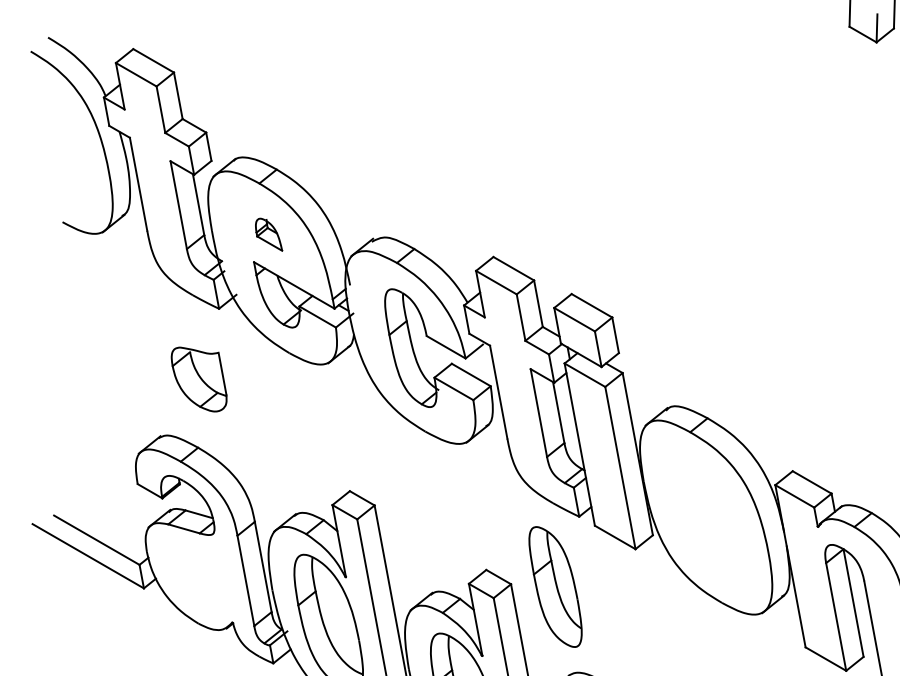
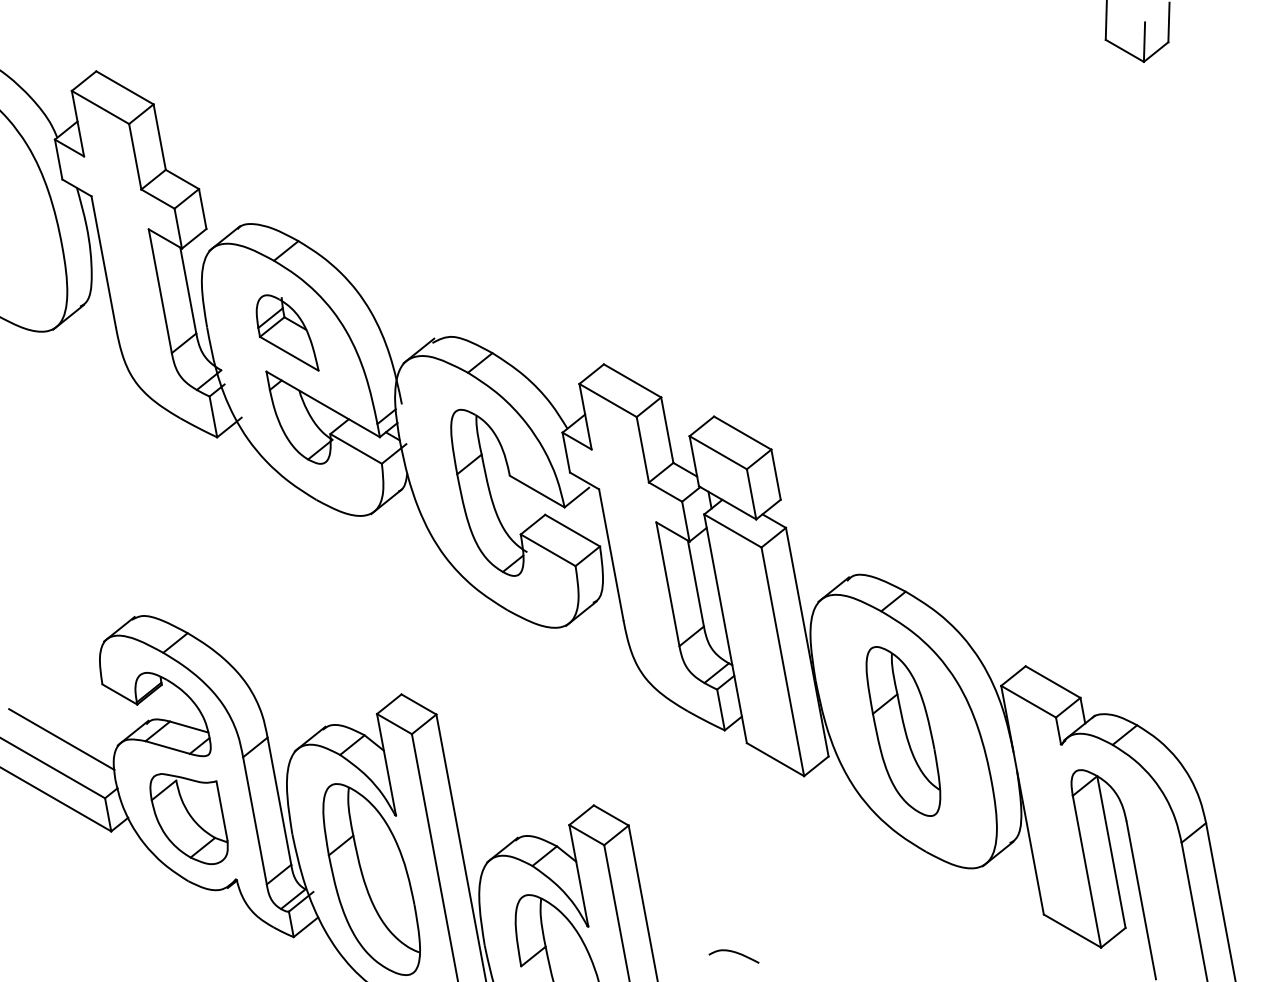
part: (268, 234) -> (287, 332), size x1.67
part: (198, 379) -> (188, 819), moved
line: (108, 523) -> (61, 739), added
part: (555, 587) -> (903, 731), moved

